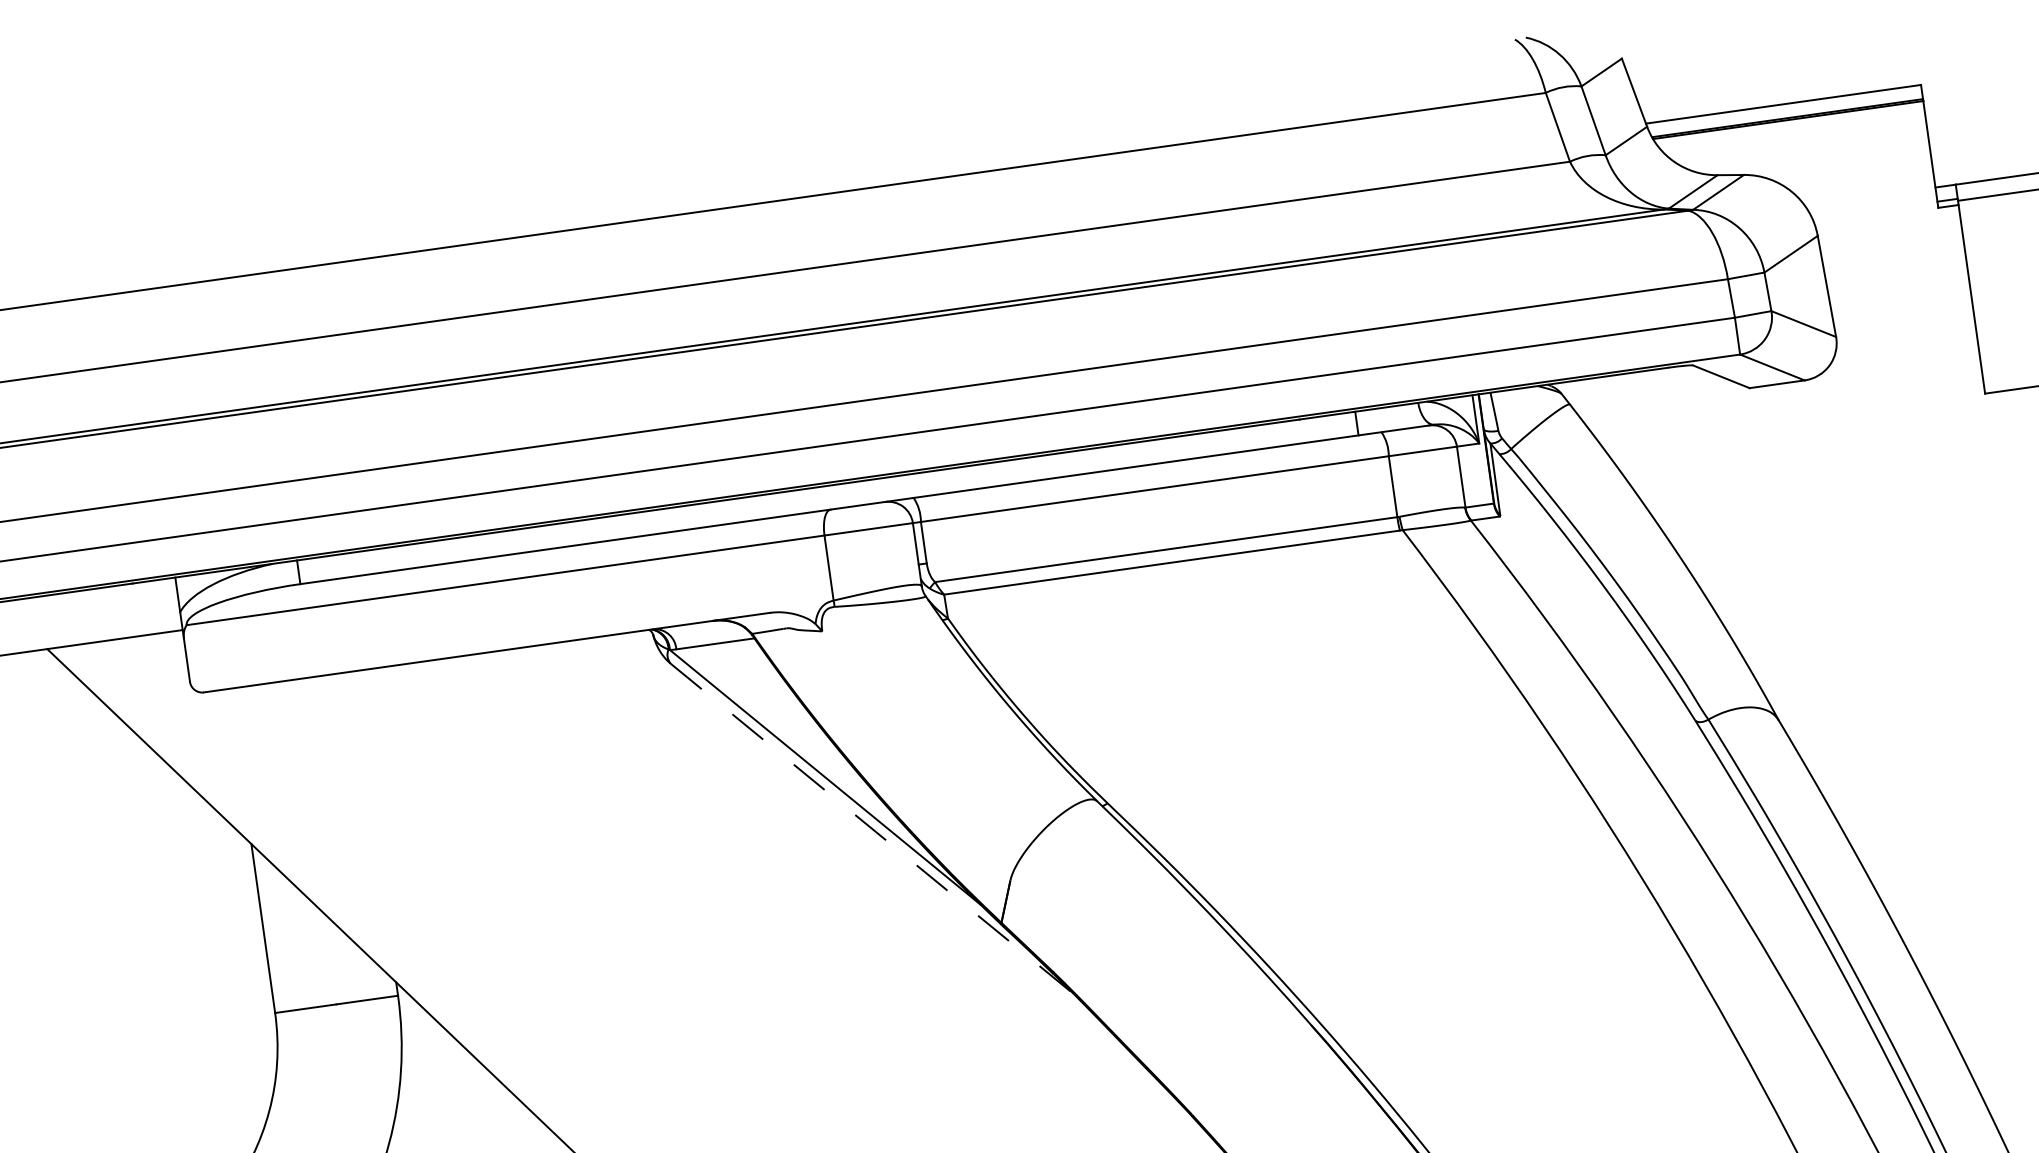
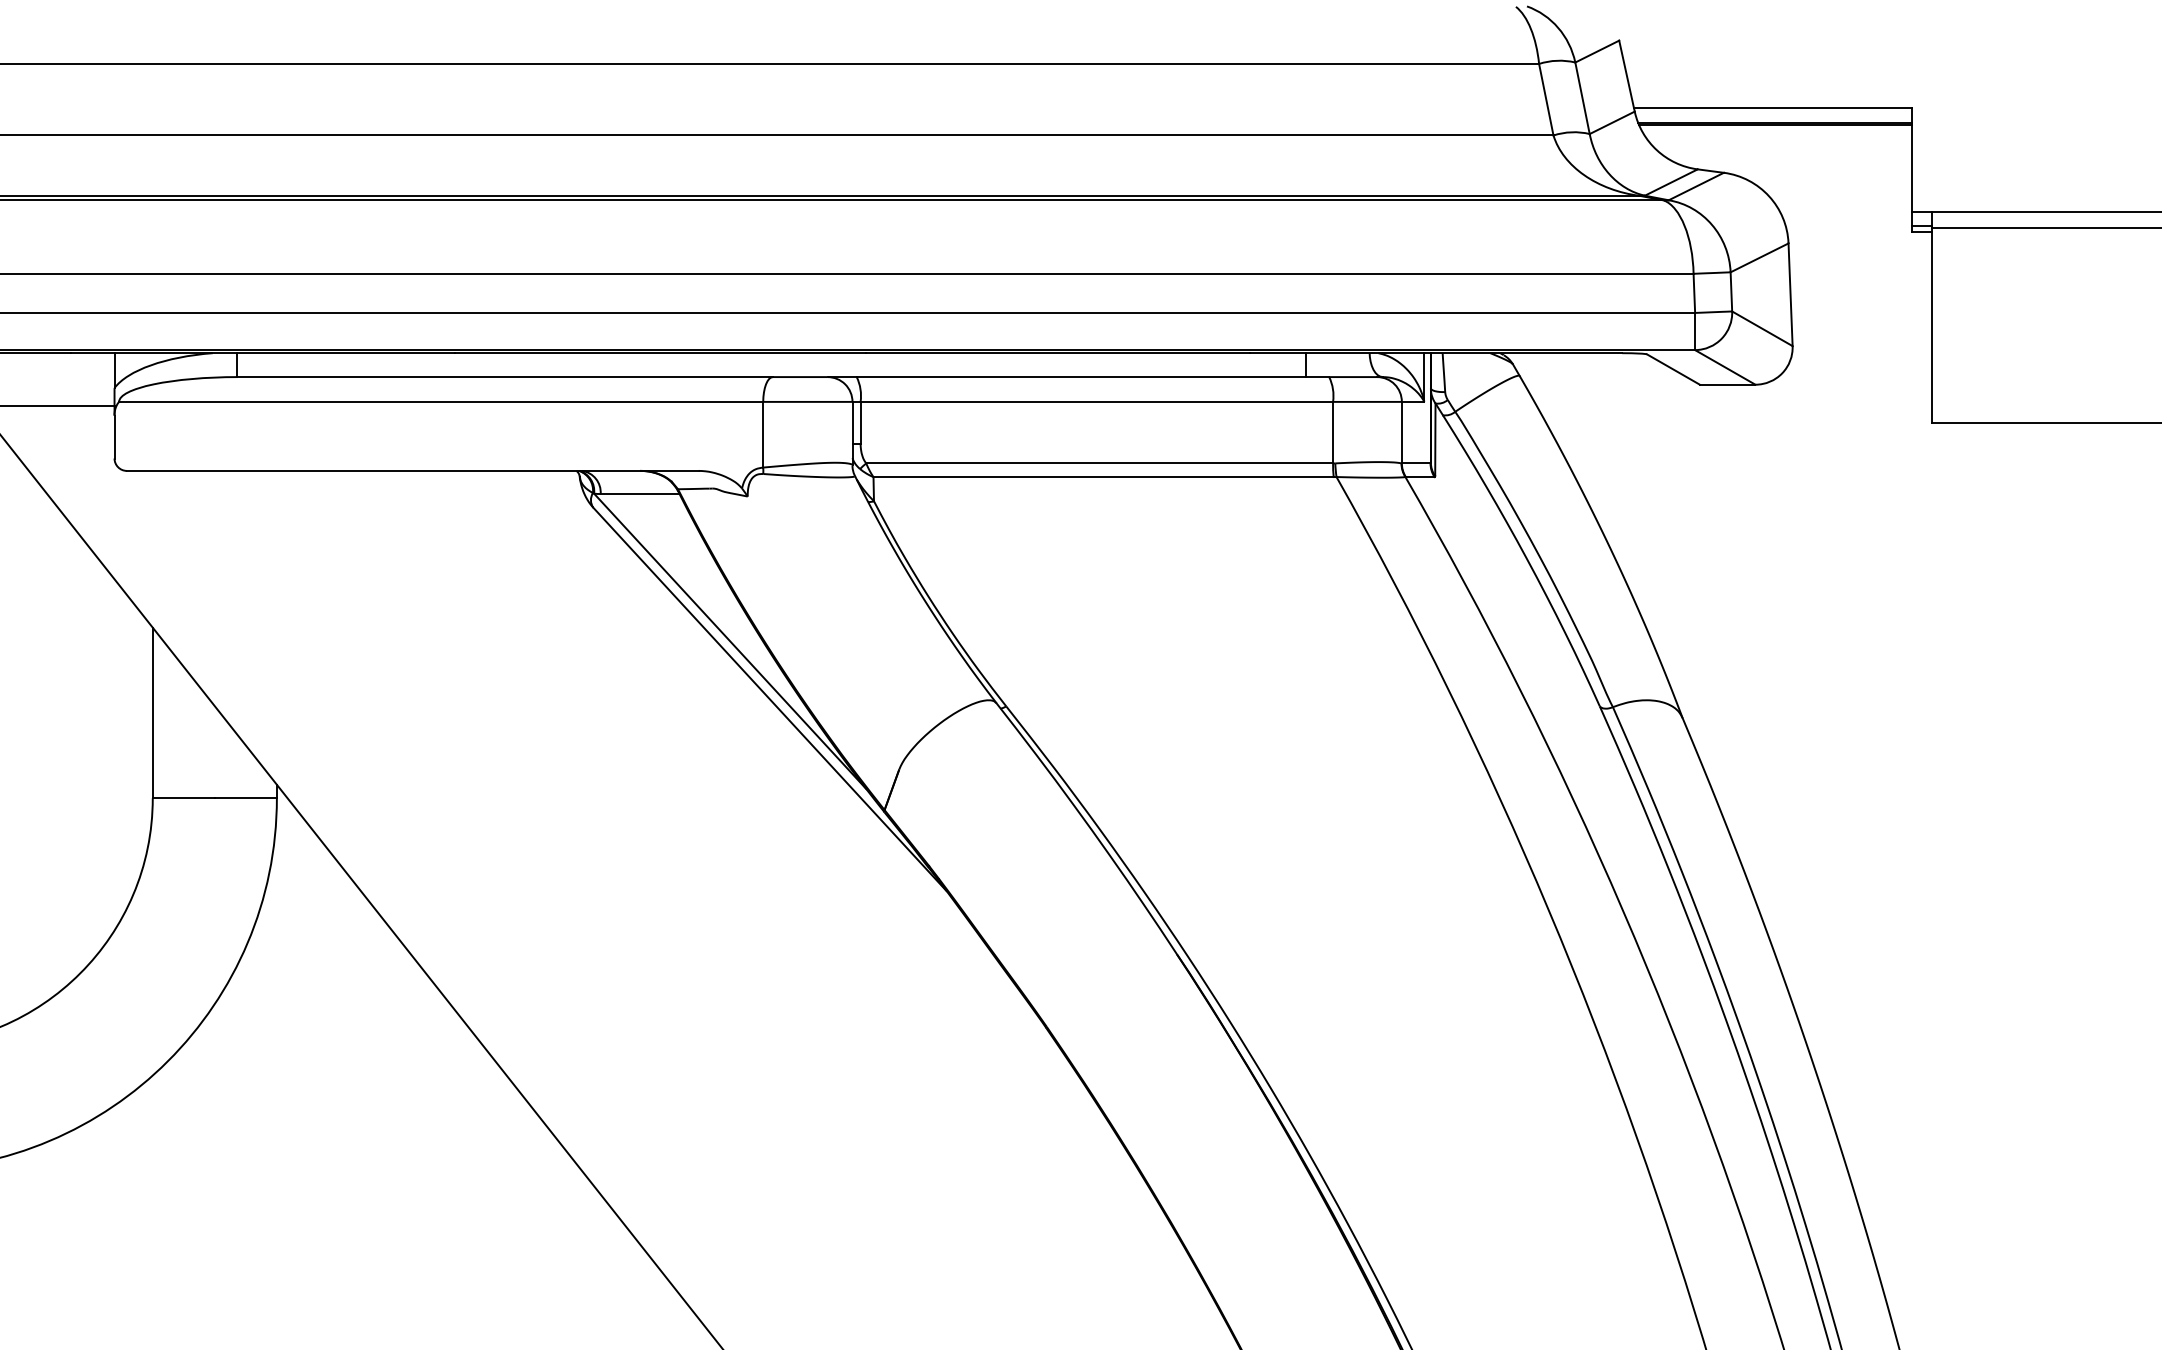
line: (872, 829) -> (769, 699), dashed -> solid

